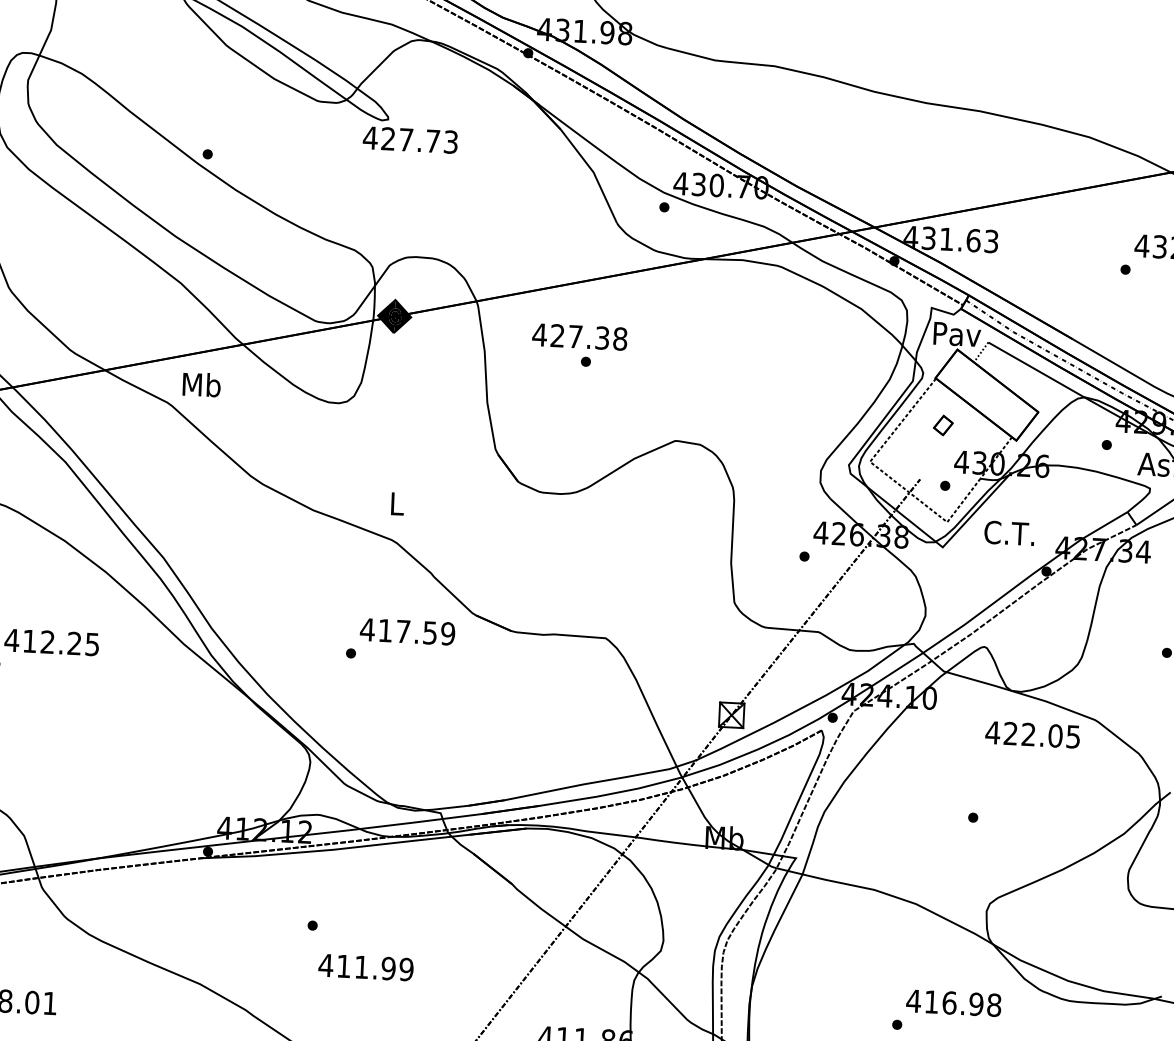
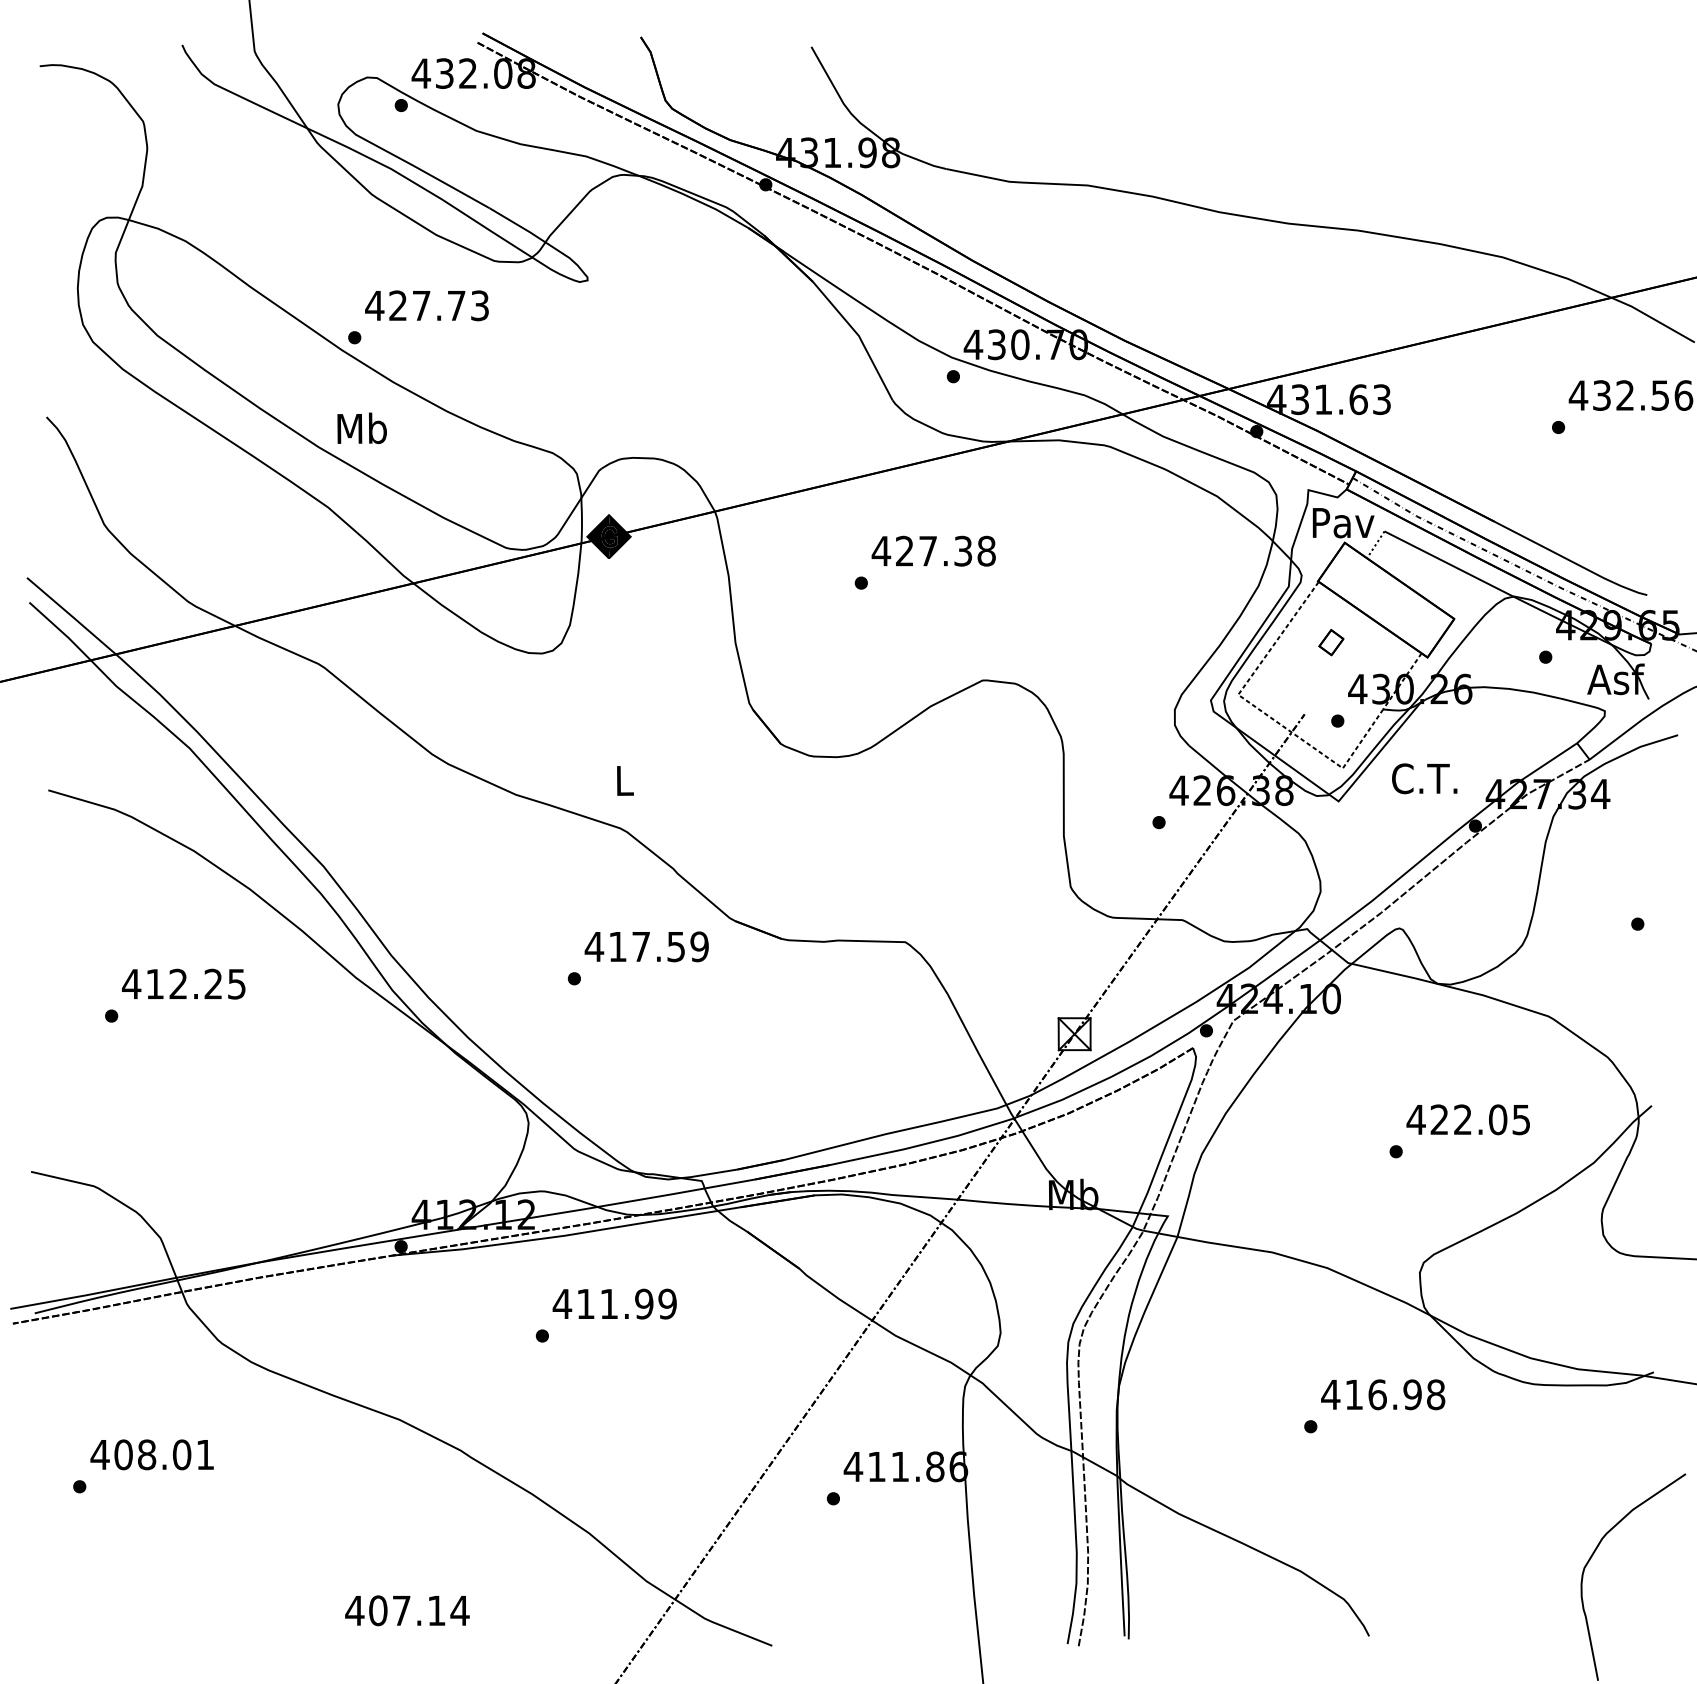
text: (410, 139) -> (426, 305), moved
text: (579, 336) -> (933, 550), moved
text: (201, 384) -> (361, 428), moved
text: (1032, 734) -> (1467, 1119), moved
text: (365, 967) -> (614, 1303), moved

